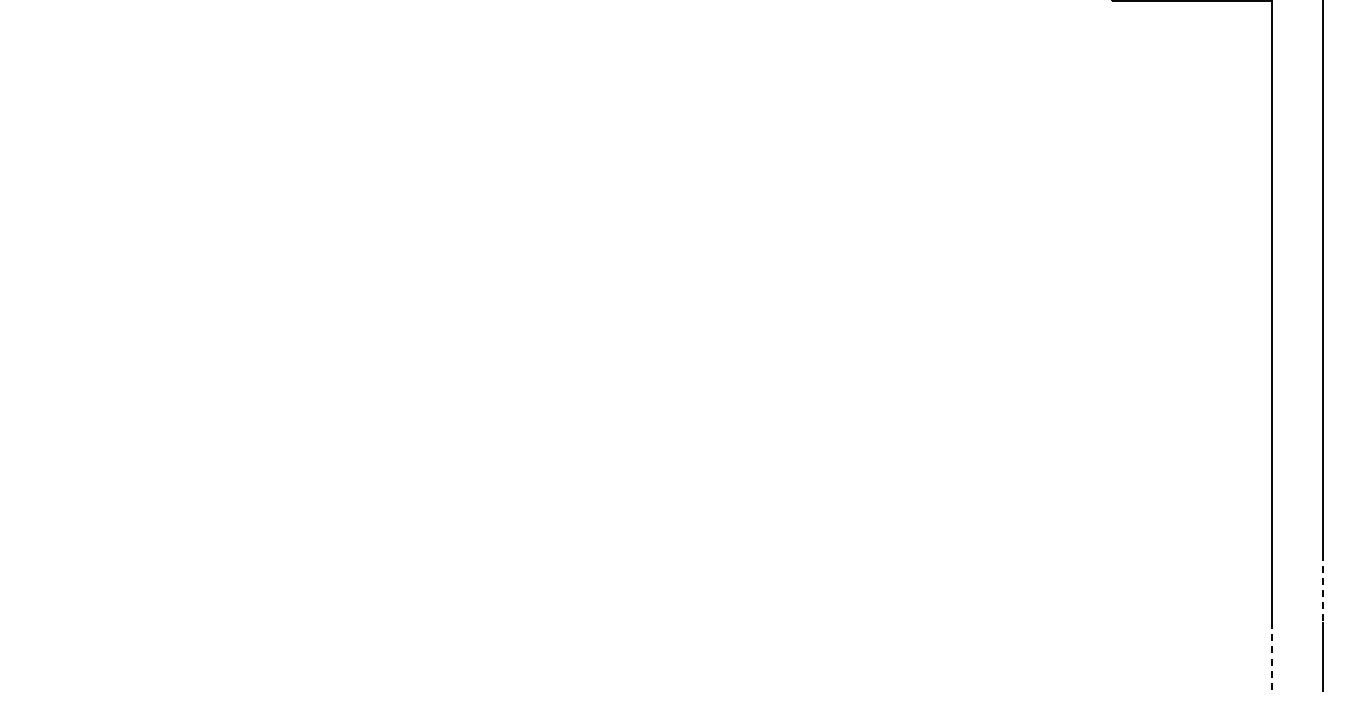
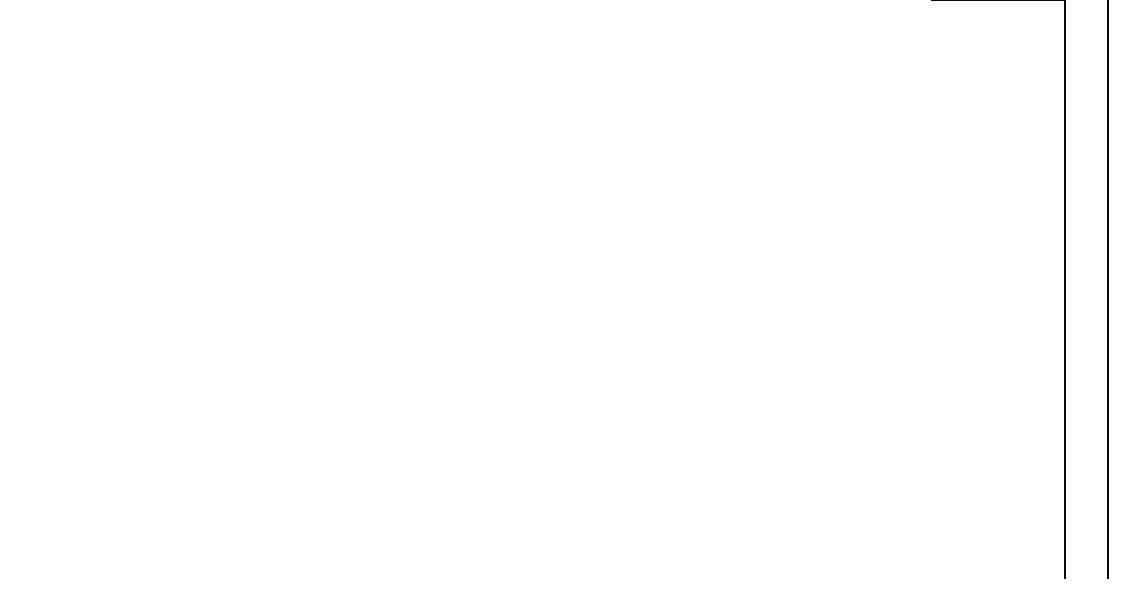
line: (1322, 588) -> (1107, 492), dashed -> solid
line: (1272, 657) -> (1065, 550), dashed -> solid

